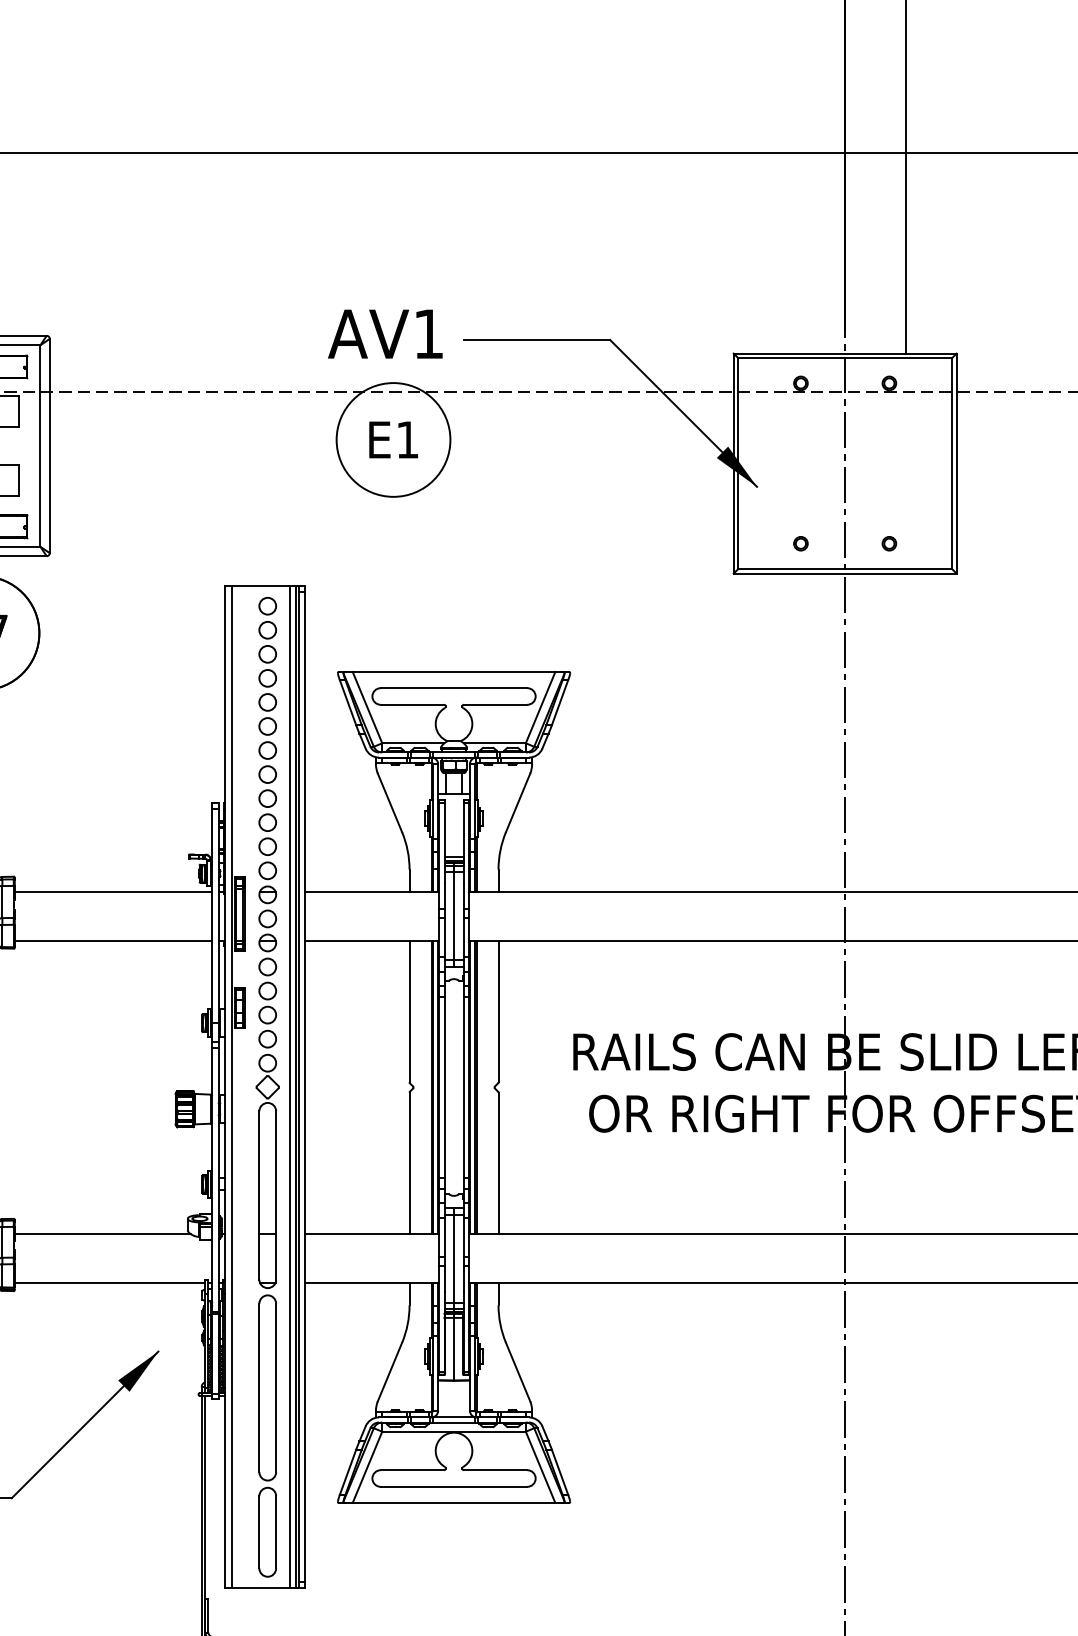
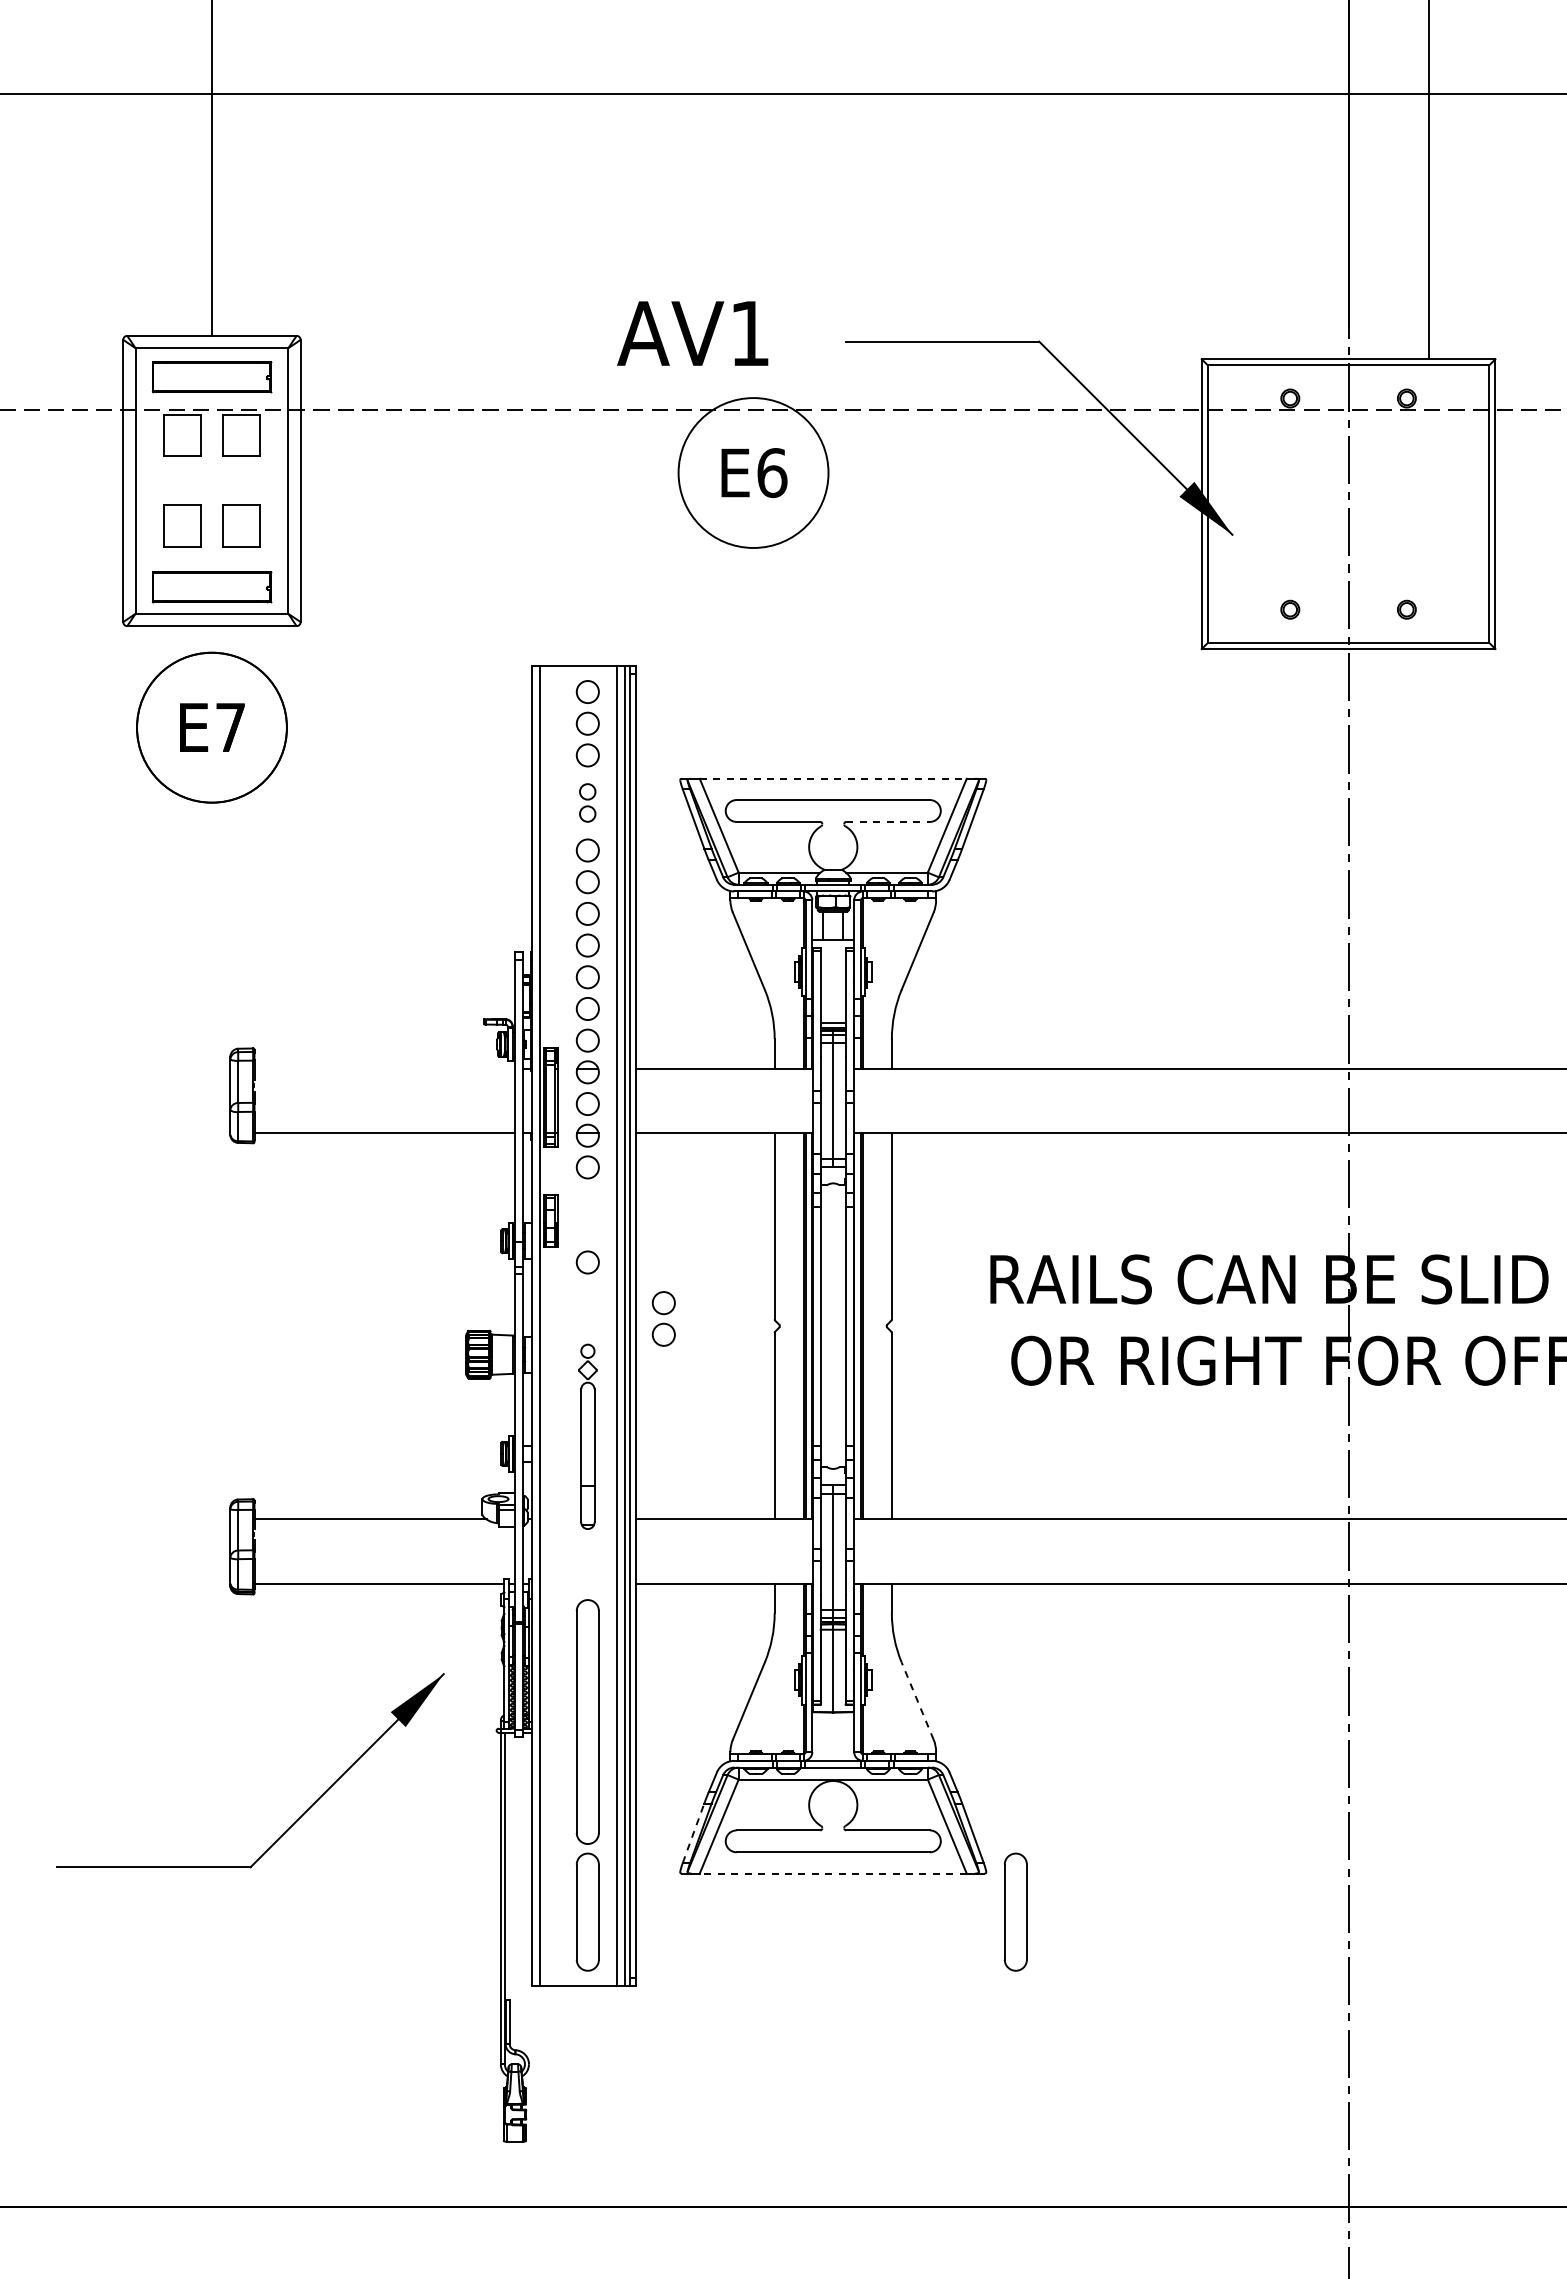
text: (385, 334) -> (692, 333), moved
text: (407, 440) -> (772, 473), E1 -> E6
line: (454, 671) -> (833, 778), solid -> dashed
part: (267, 690) -> (587, 802), size x0.7
line: (495, 704) -> (888, 821), solid -> dashed
line: (113, 891) -> (384, 1068), removed
part: (267, 1002) -> (663, 1318), moved
part: (267, 1171) -> (587, 1436), size x0.6
line: (517, 1372) -> (917, 1701), solid -> dashed
line: (347, 1472) -> (693, 1833), solid -> dashed
line: (453, 1502) -> (832, 1873), solid -> dashed
part: (592, 1531) -> (1015, 1911), added

